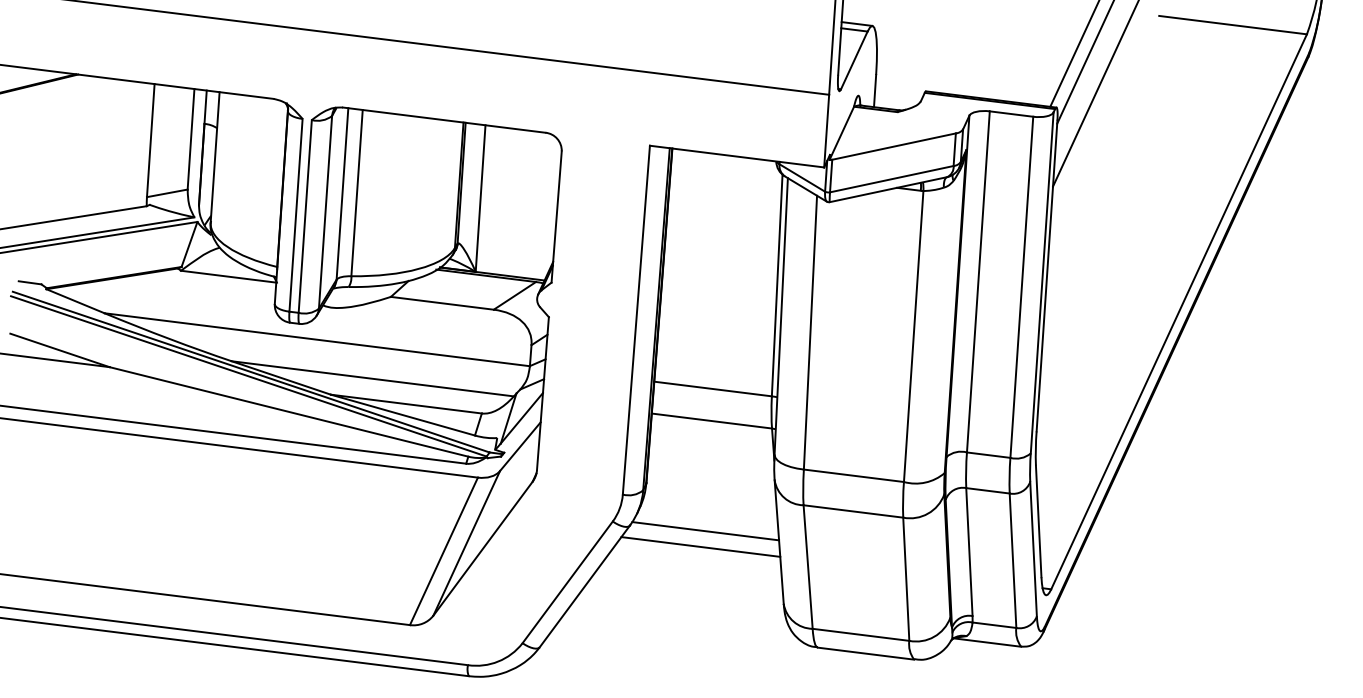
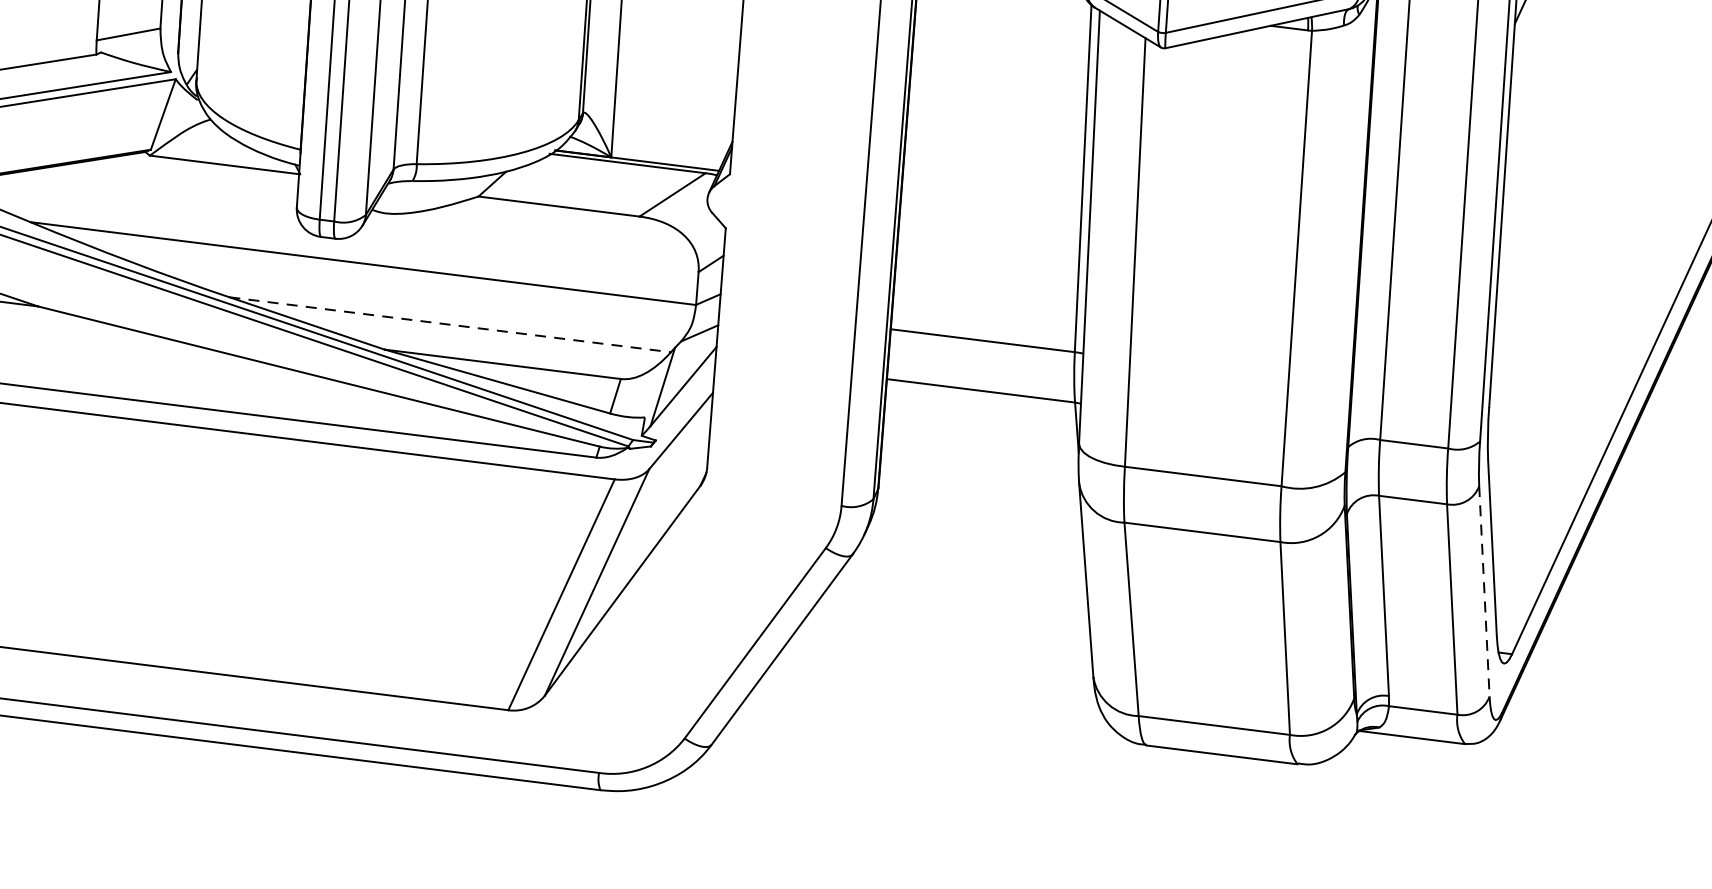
line: (373, 378) -> (451, 324), solid -> dashed
line: (705, 531) -> (970, 563), removed
line: (700, 546) -> (963, 587), removed
line: (1033, 549) -> (1484, 591), solid -> dashed

